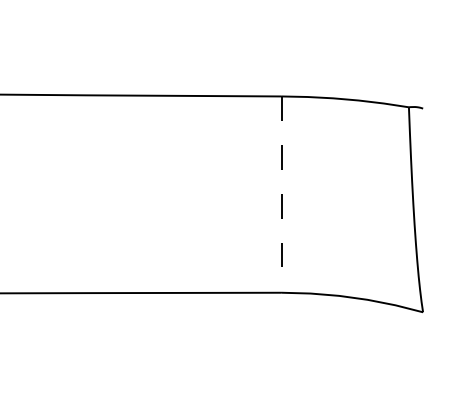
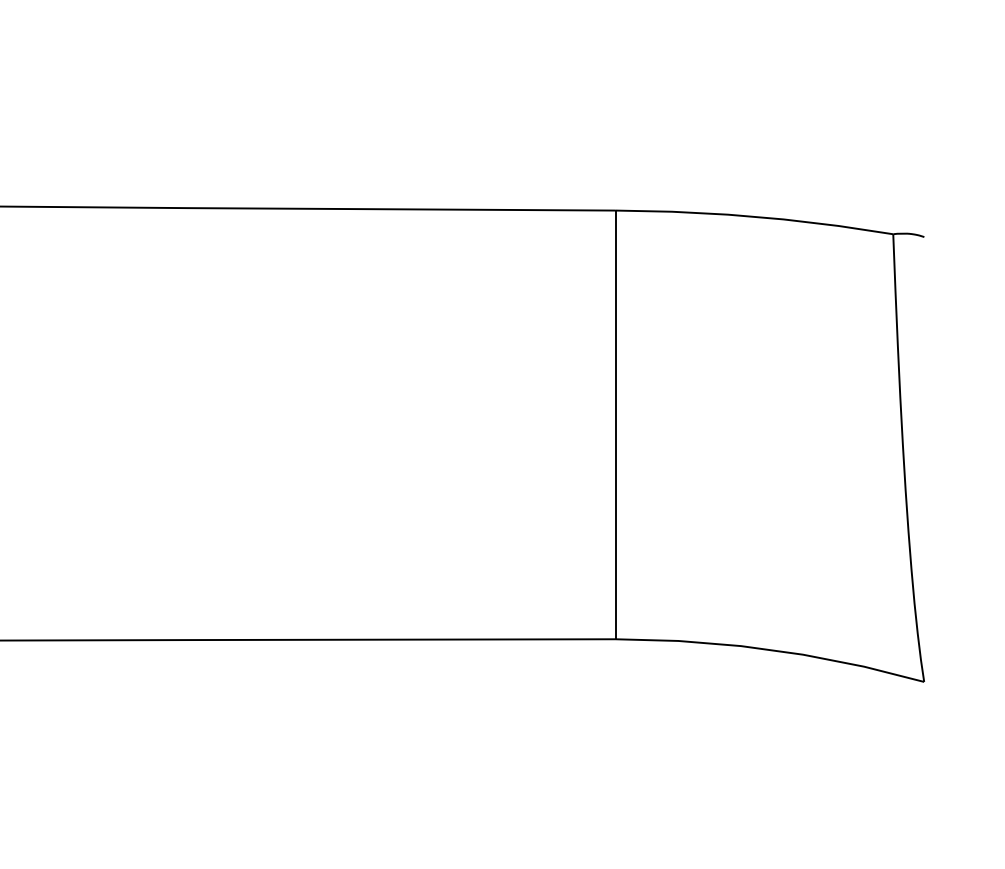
line: (281, 195) -> (614, 426), dashed -> solid

